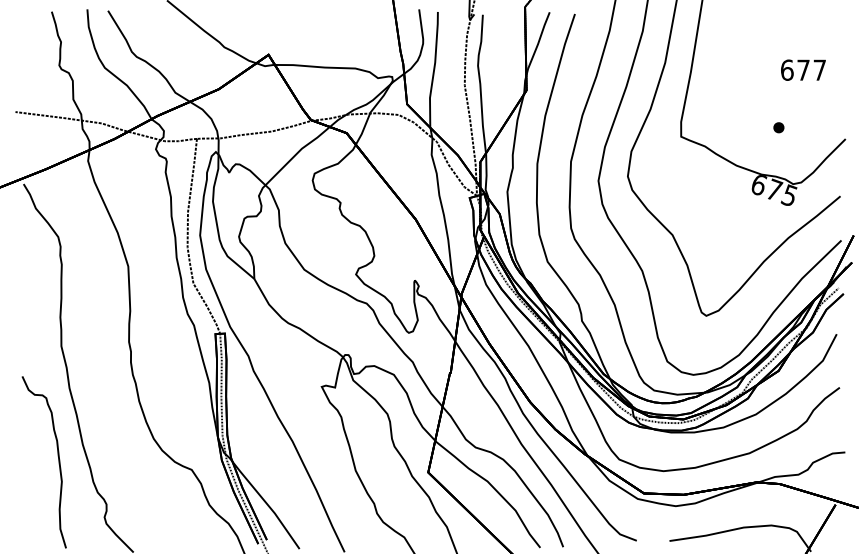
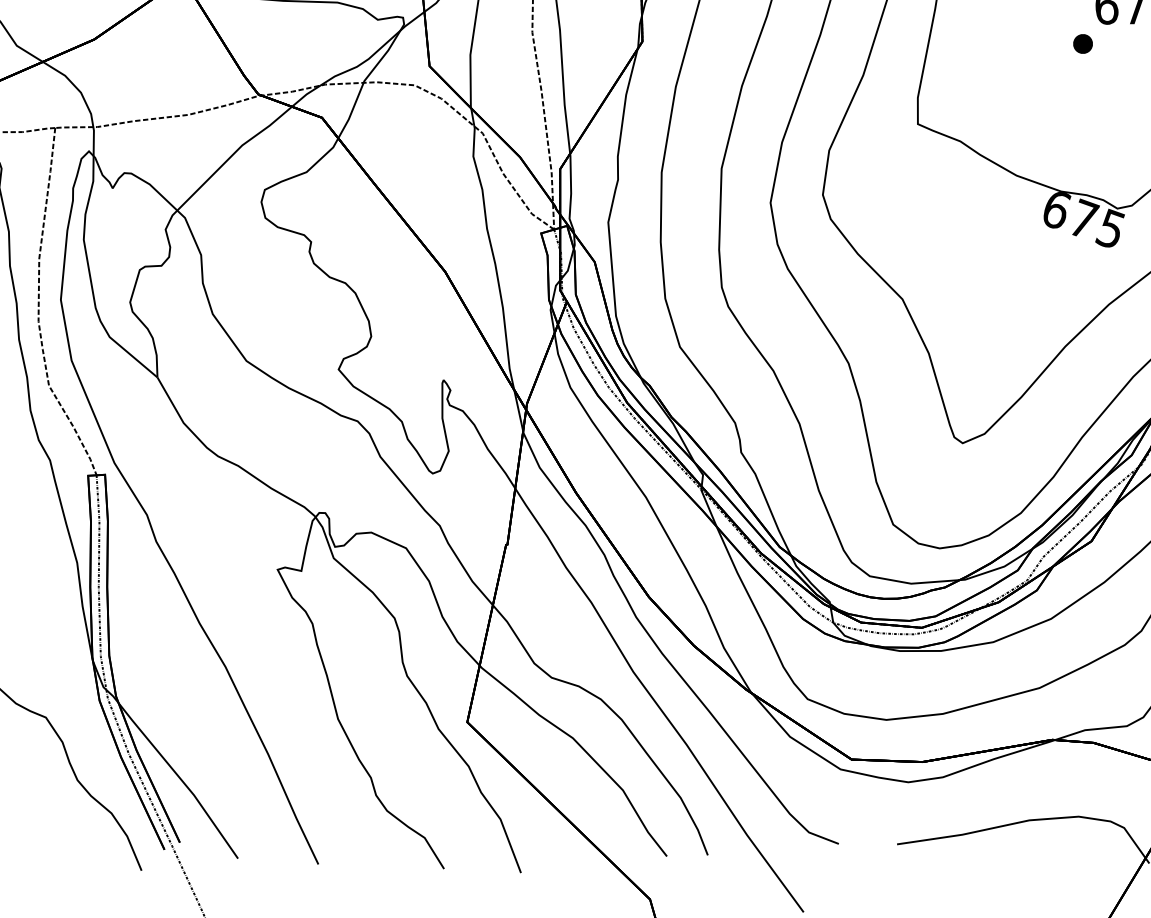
part: (778, 127) -> (1082, 43), moved

